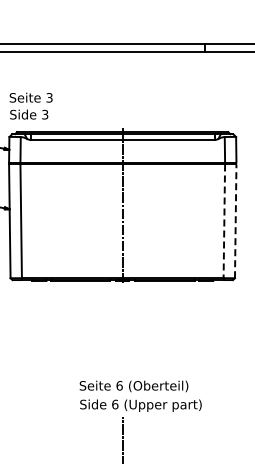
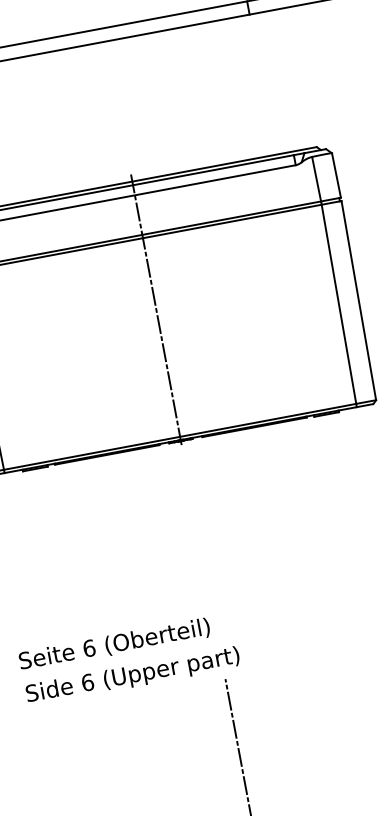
line: (224, 221) -> (339, 304), dashed -> solid
line: (235, 221) -> (358, 300), dashed -> solid
text: (140, 395) -> (128, 658), moved

